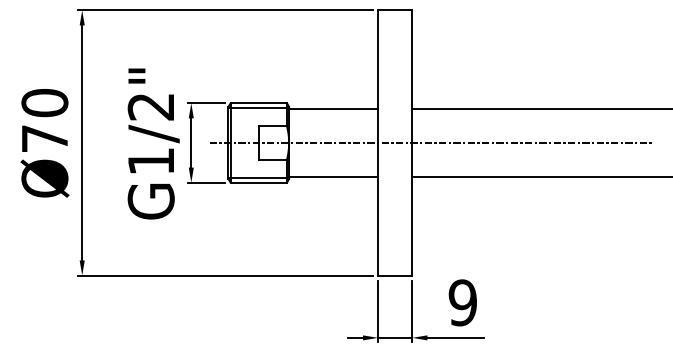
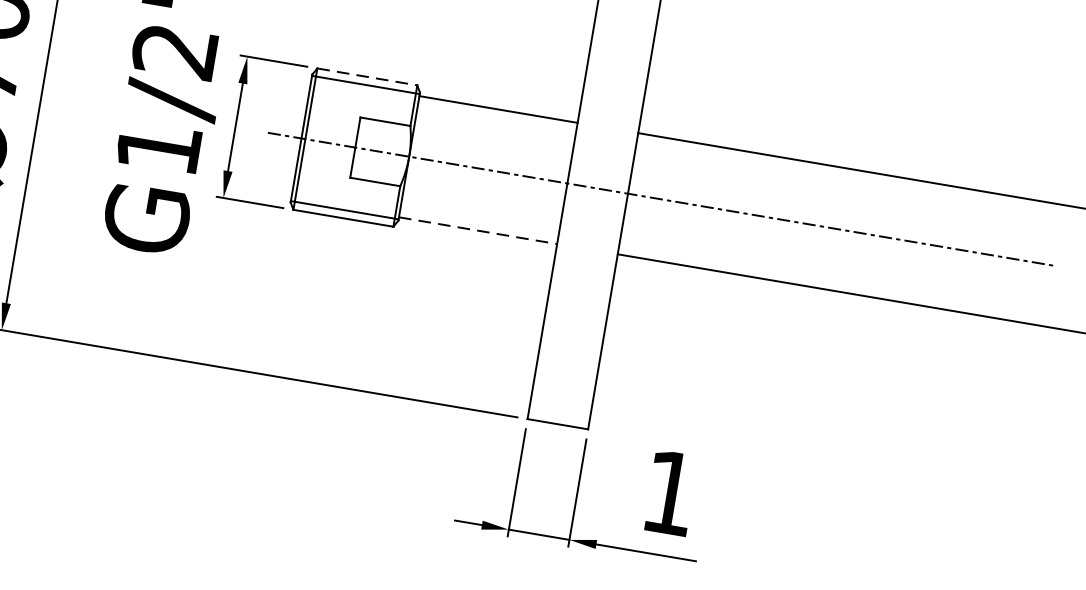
line: (259, 103) -> (368, 77), solid -> dashed
line: (333, 177) -> (477, 231), solid -> dashed
text: (462, 302) -> (669, 492), 9 -> 1

